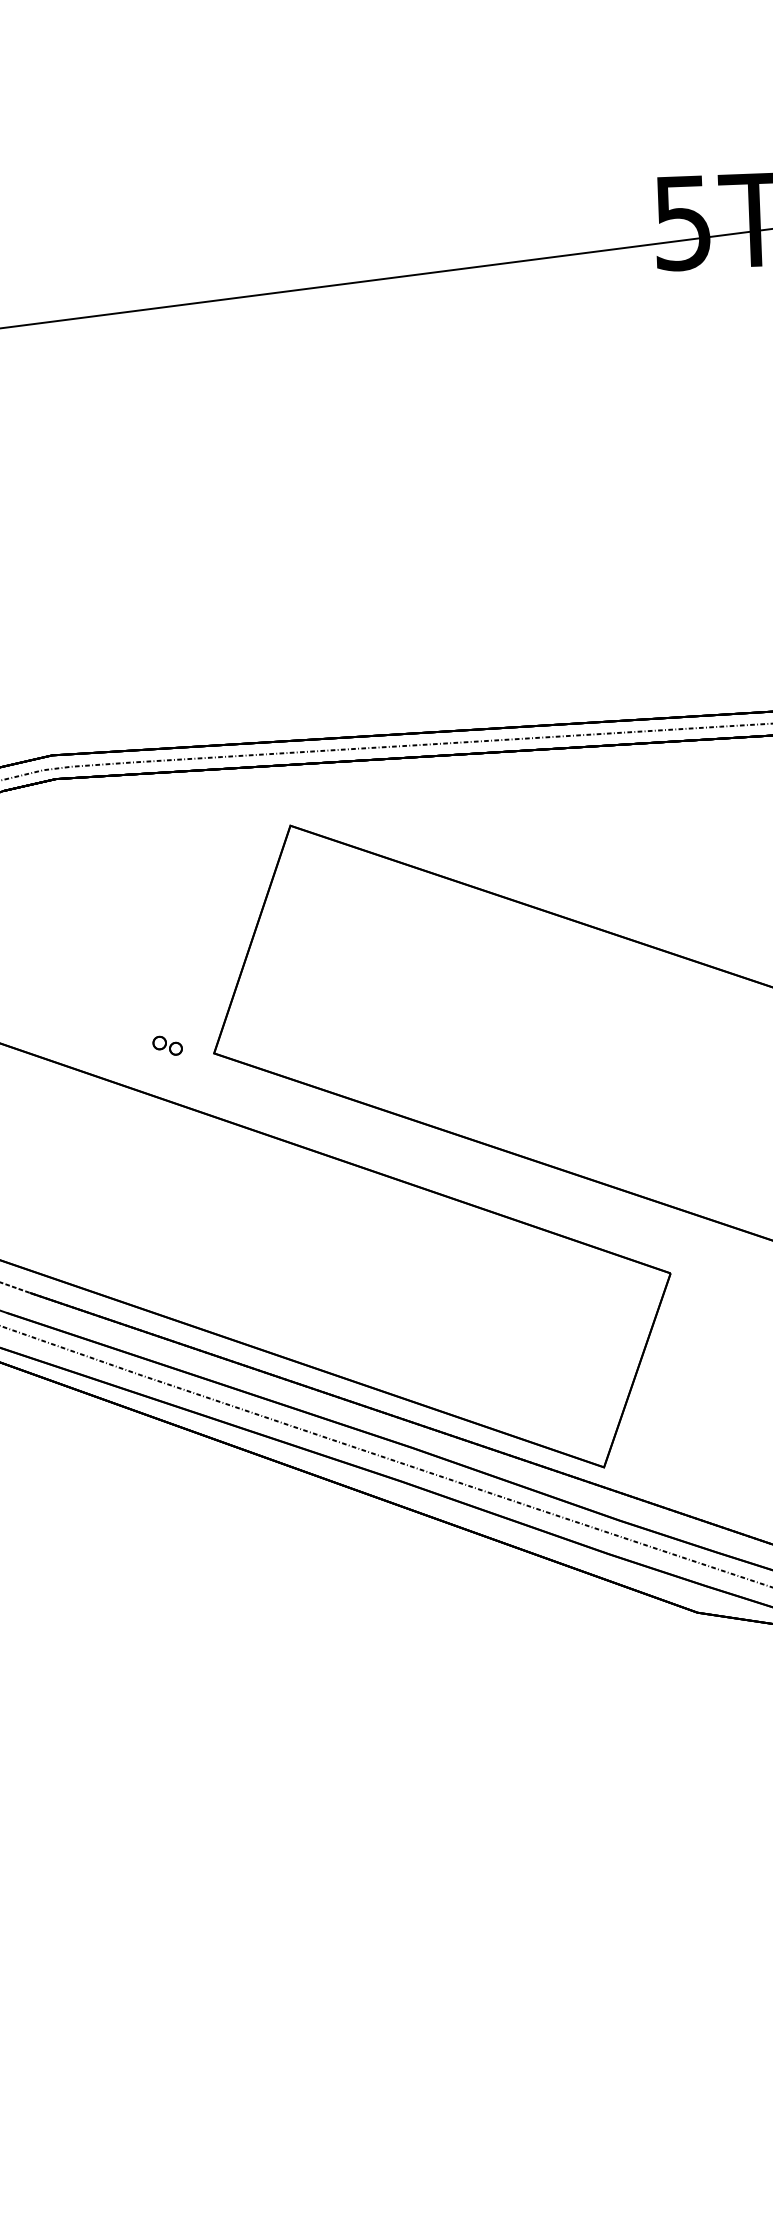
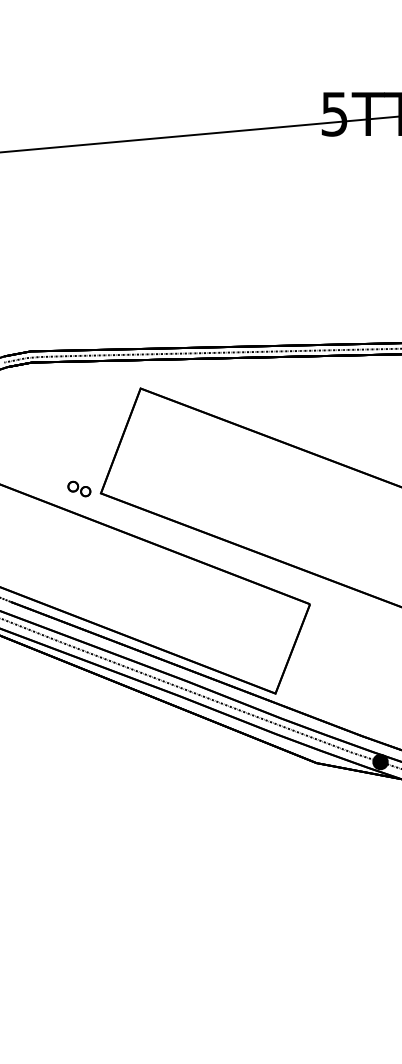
part: (167, 1044) -> (79, 488), size x1.67

